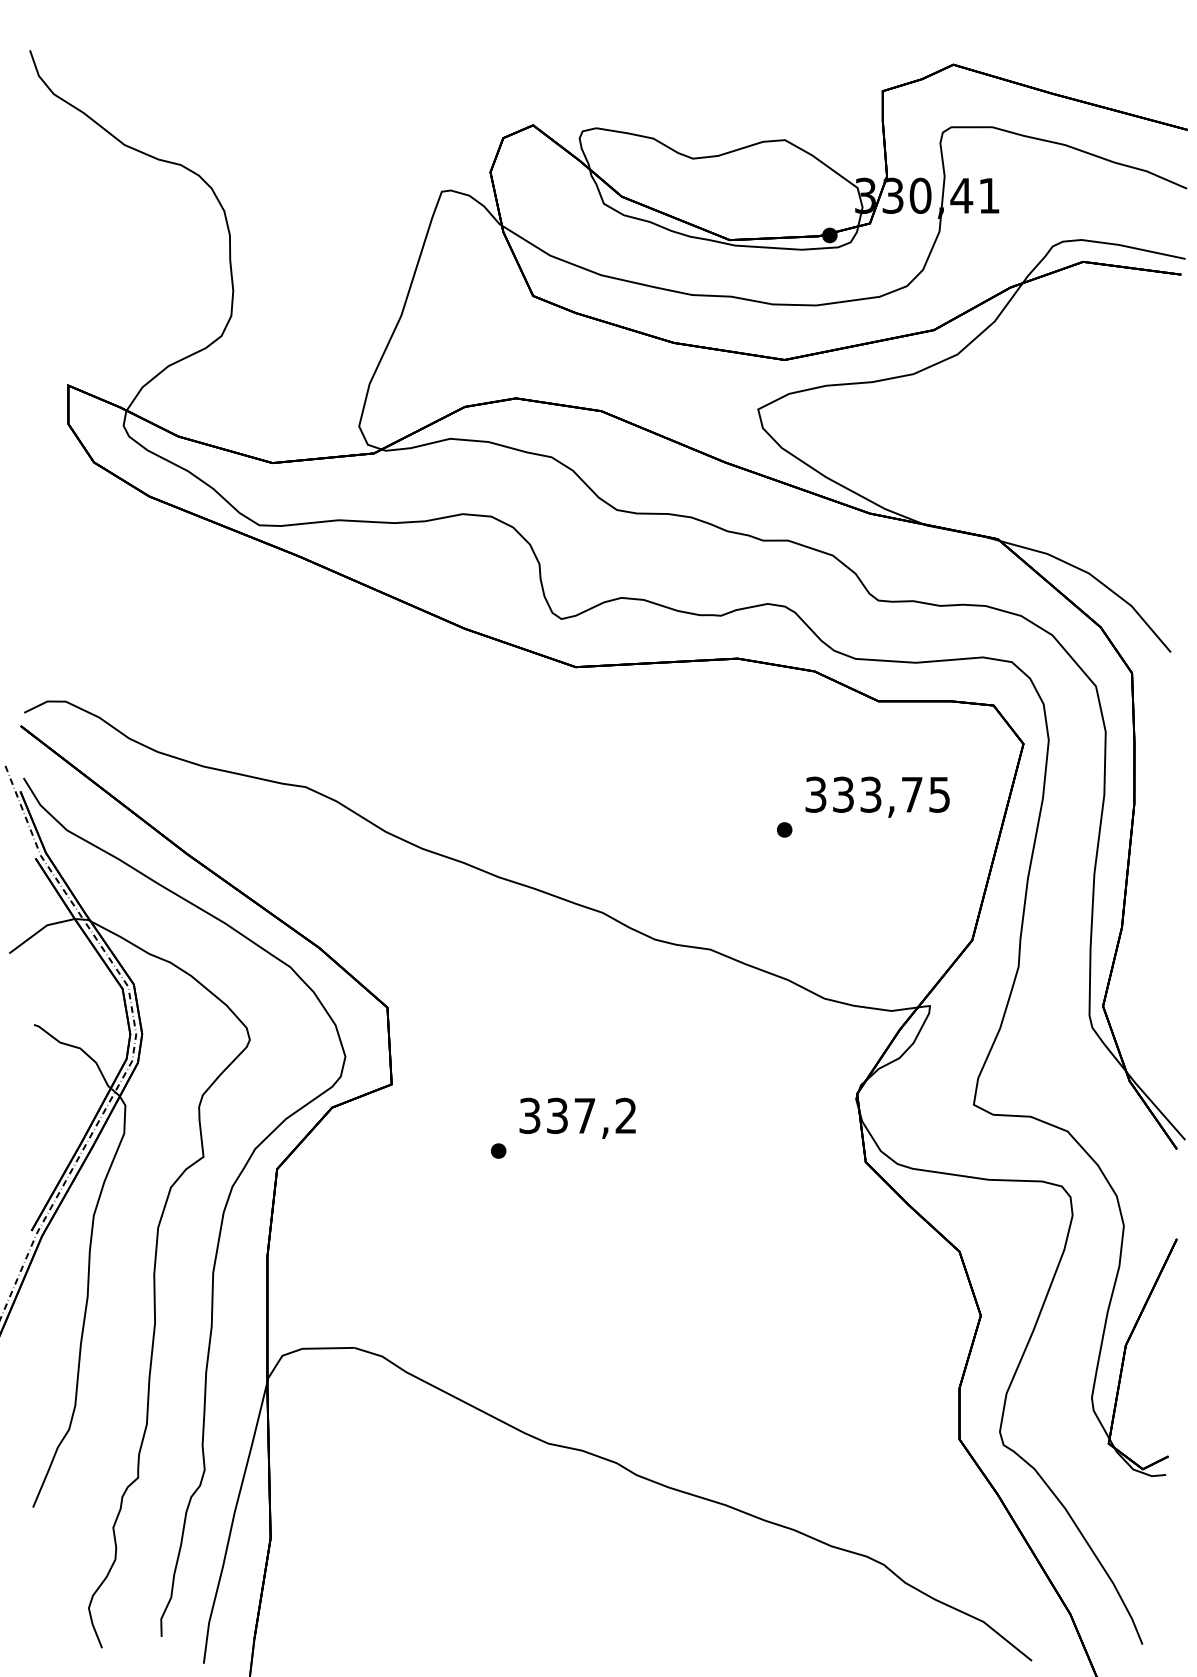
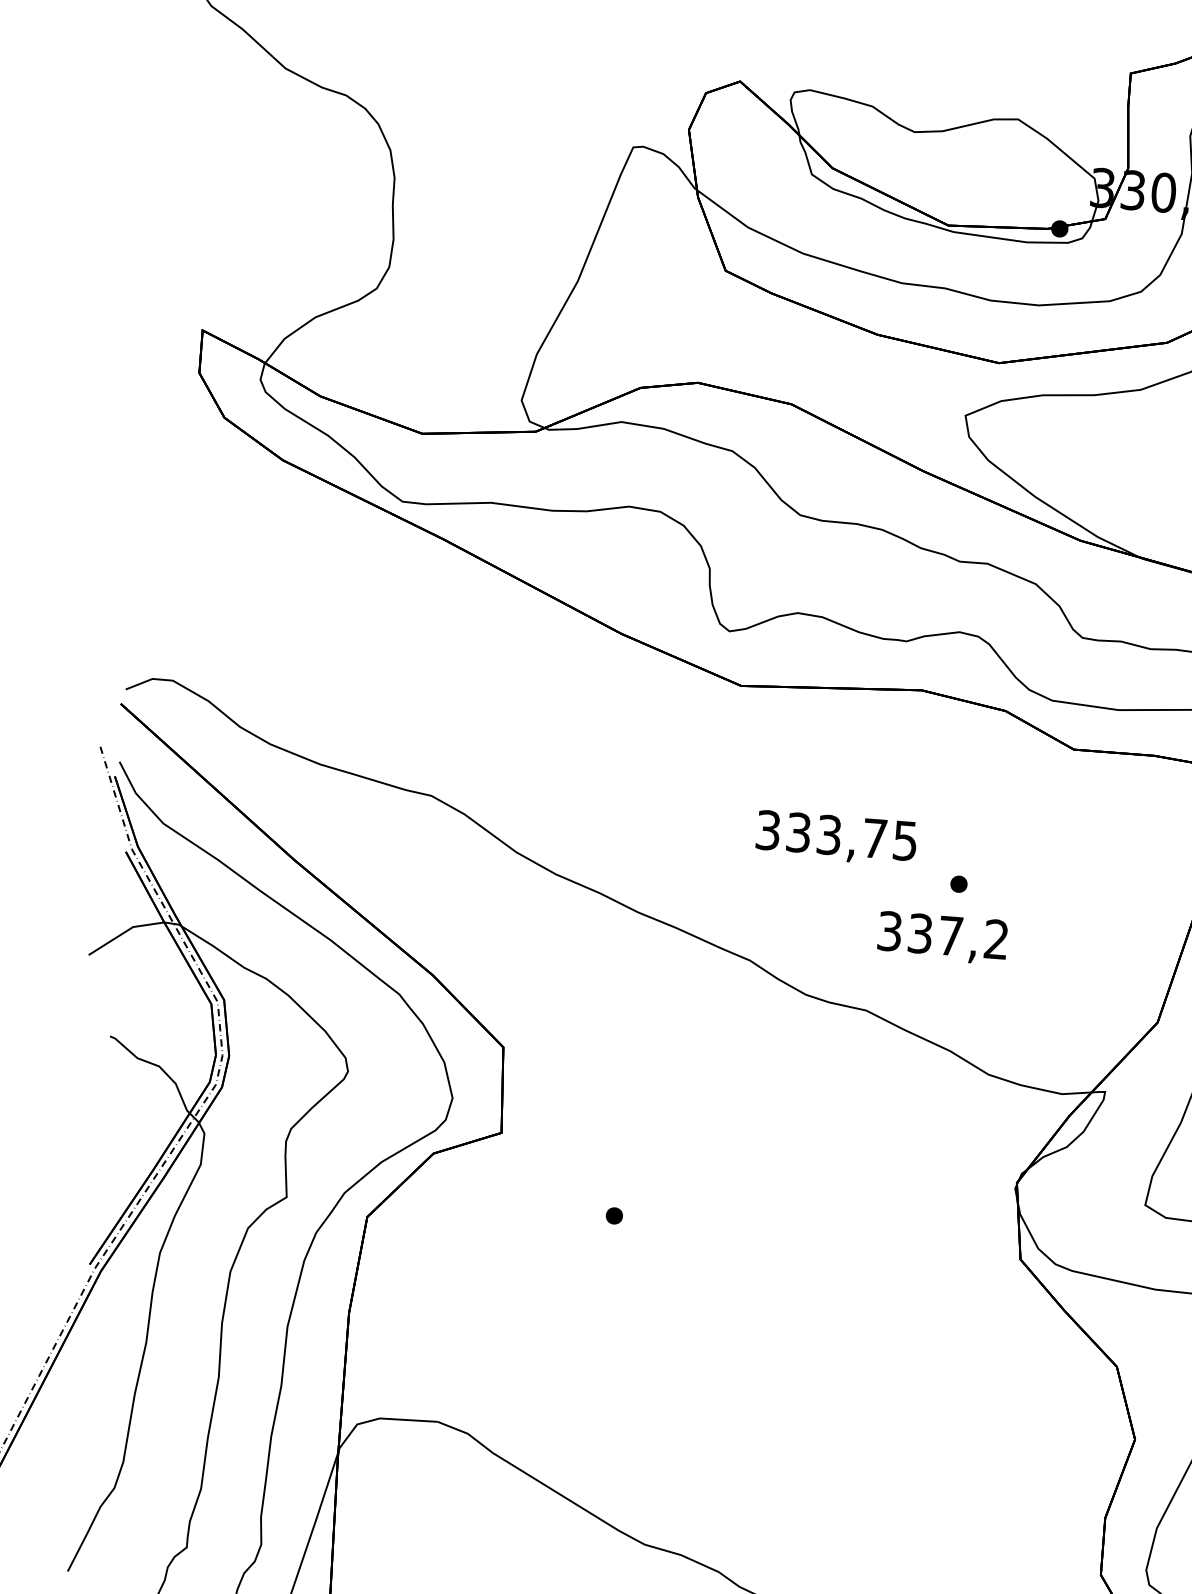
text: (877, 796) -> (836, 837), moved
text: (577, 1117) -> (942, 937), moved

